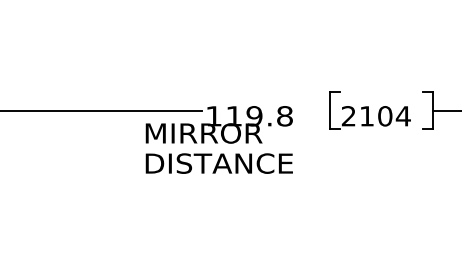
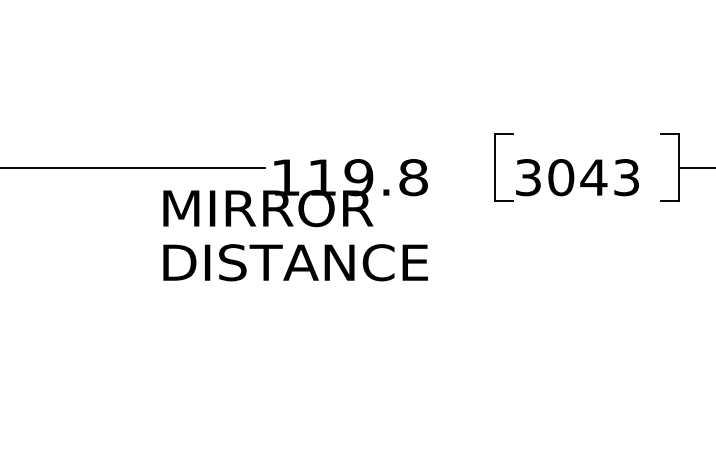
text: (376, 116) -> (578, 177), 2104 -> 3043

